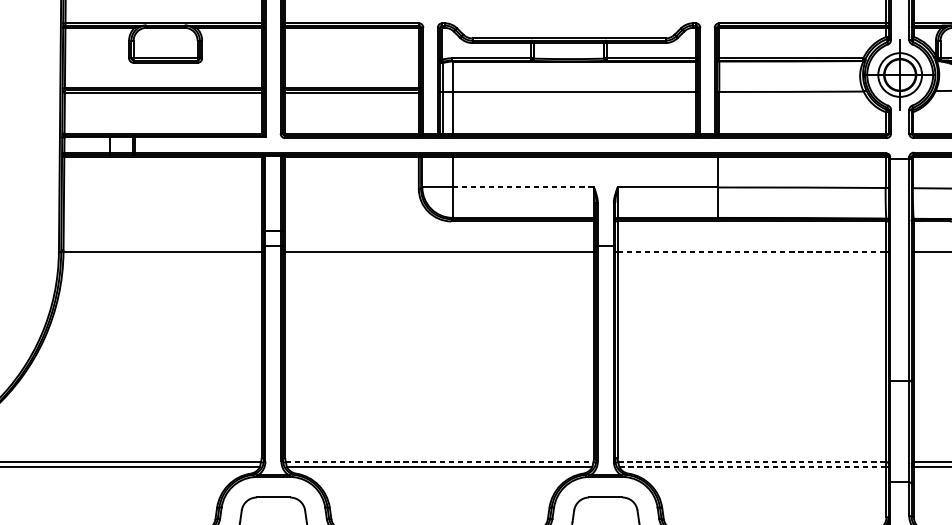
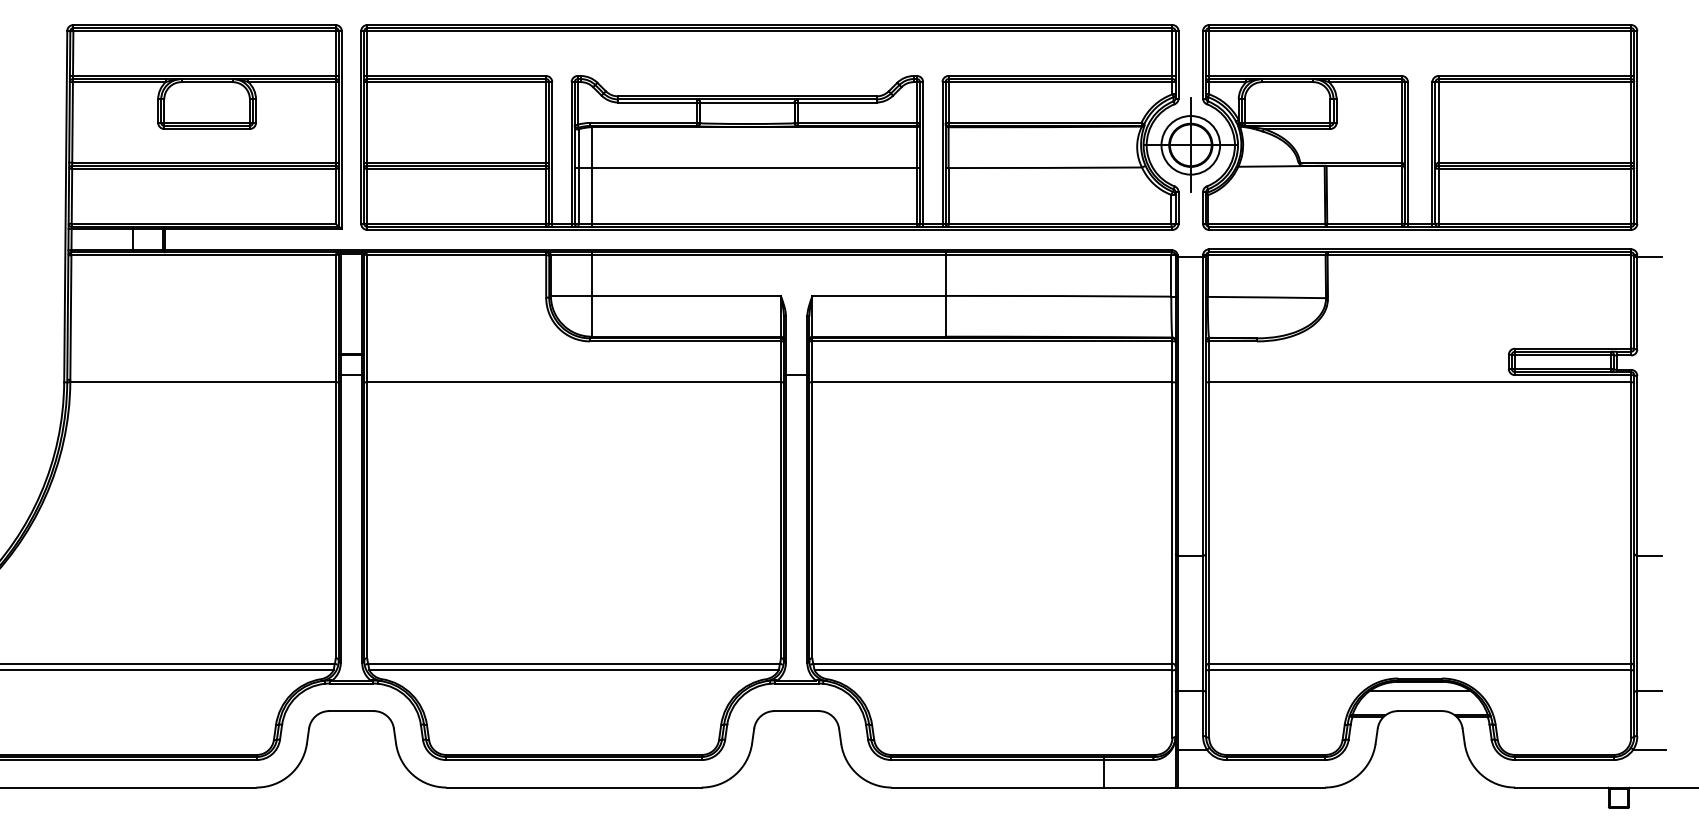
line: (523, 187) -> (686, 295), dashed -> solid
line: (752, 252) -> (992, 382), dashed -> solid
line: (439, 461) -> (574, 663), dashed -> solid
line: (752, 461) -> (992, 663), dashed -> solid
line: (752, 467) -> (993, 670), dashed -> solid

